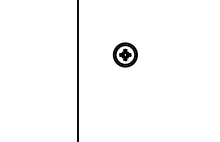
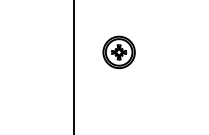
part: (124, 54) -> (118, 51), size x1.43

